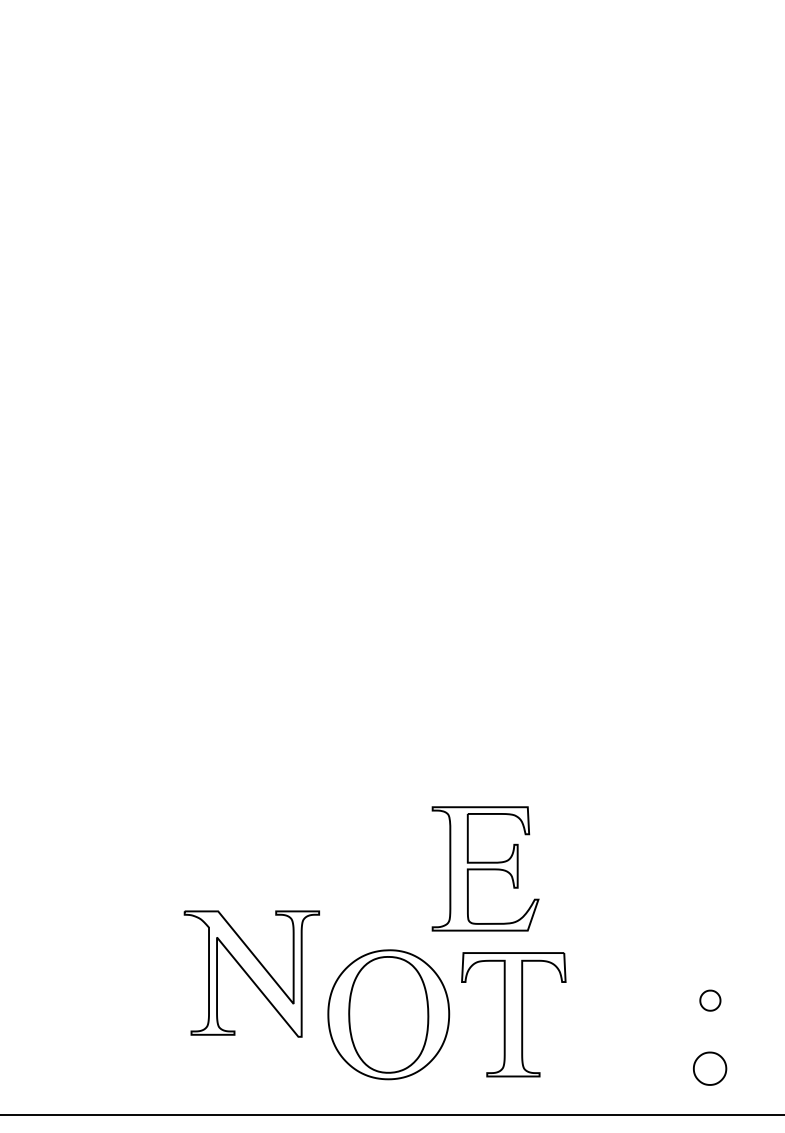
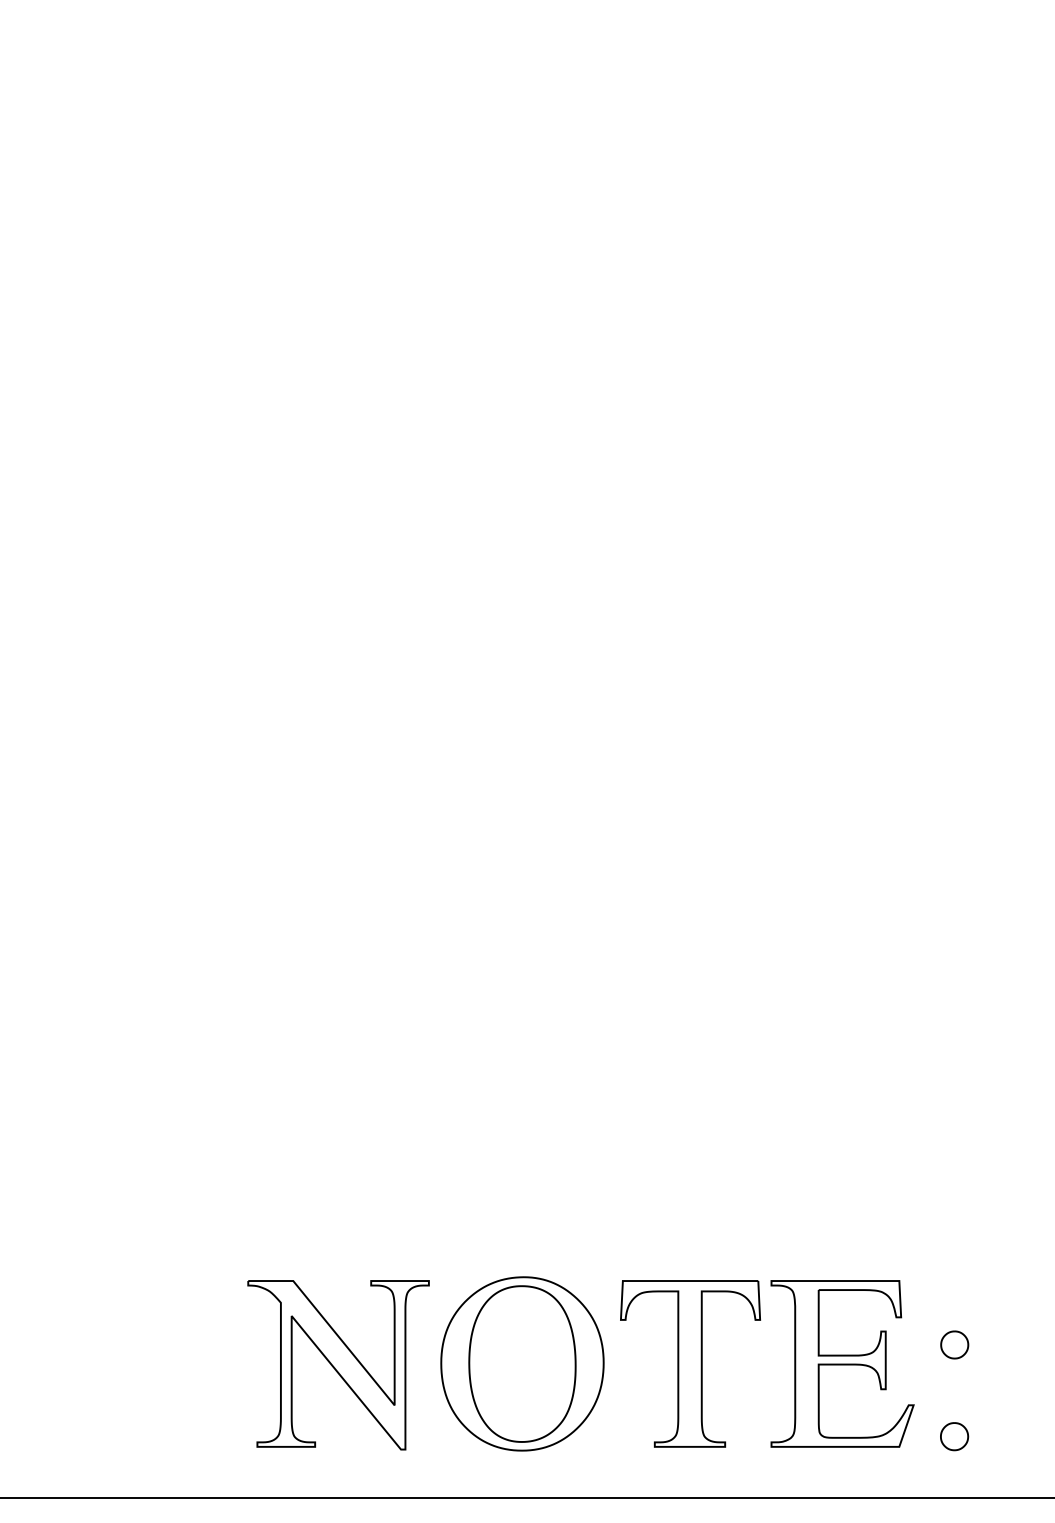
part: (485, 868) -> (842, 1363), moved
part: (251, 974) -> (338, 1365), moved
part: (710, 1068) -> (954, 1436), size x0.62

